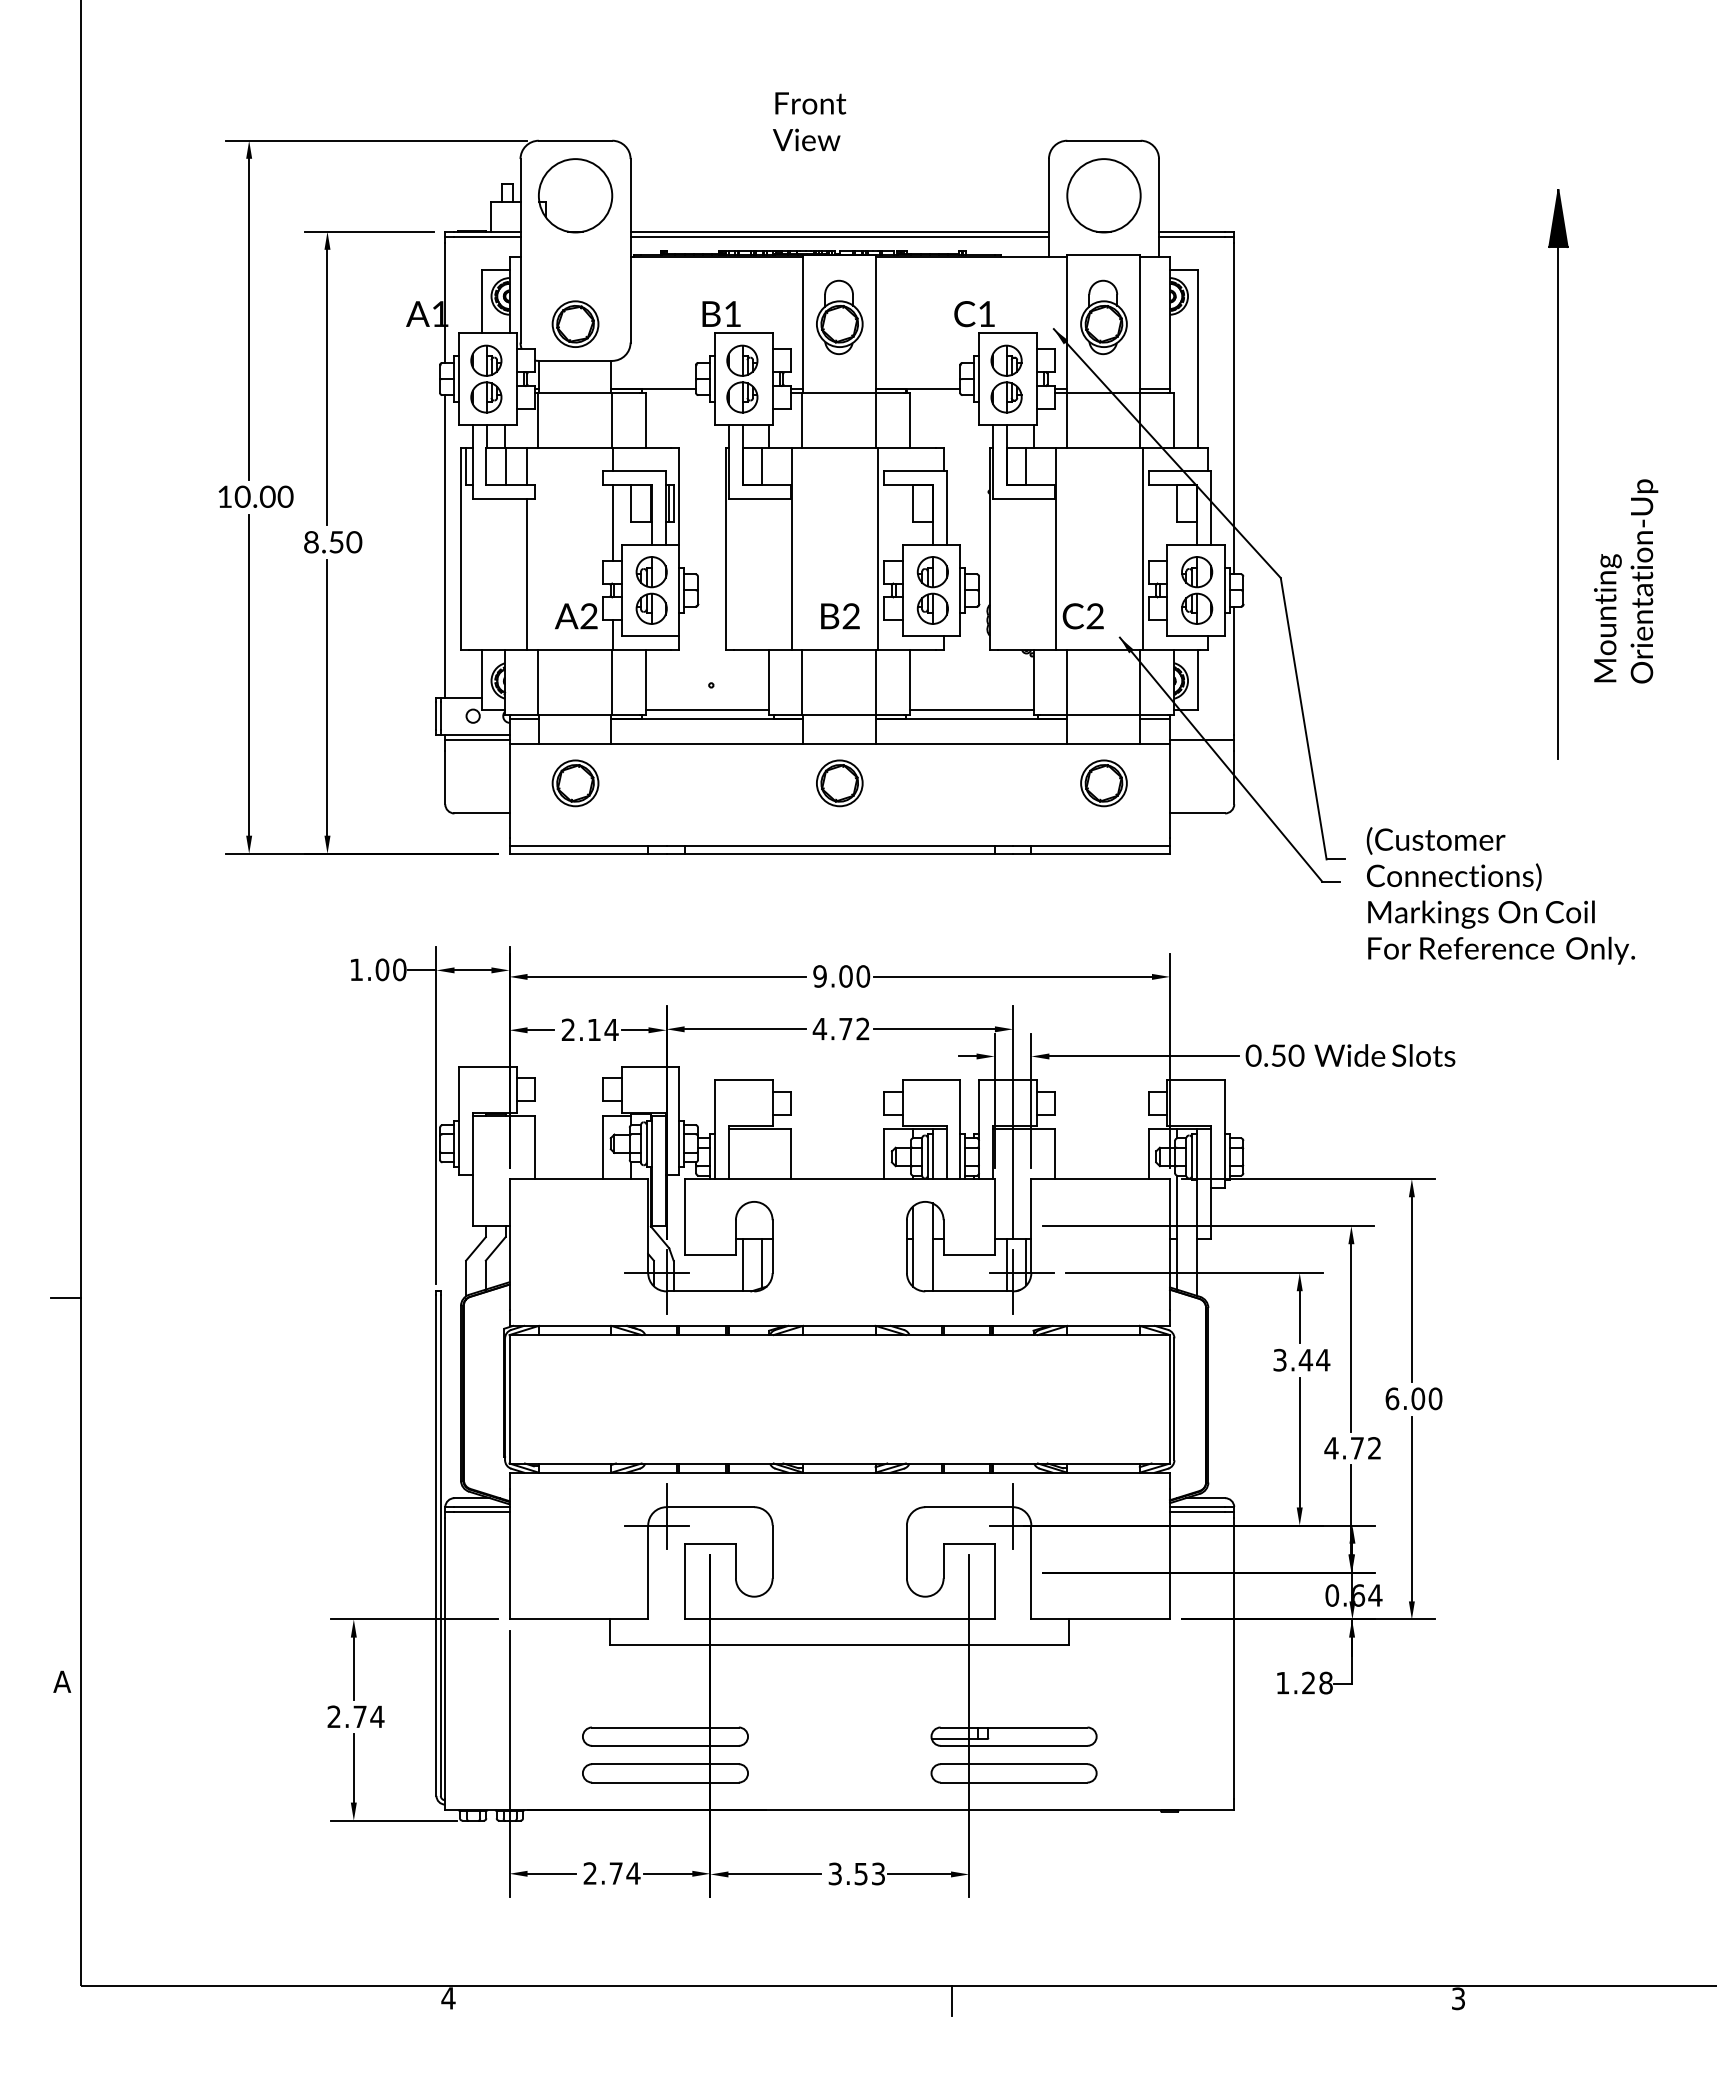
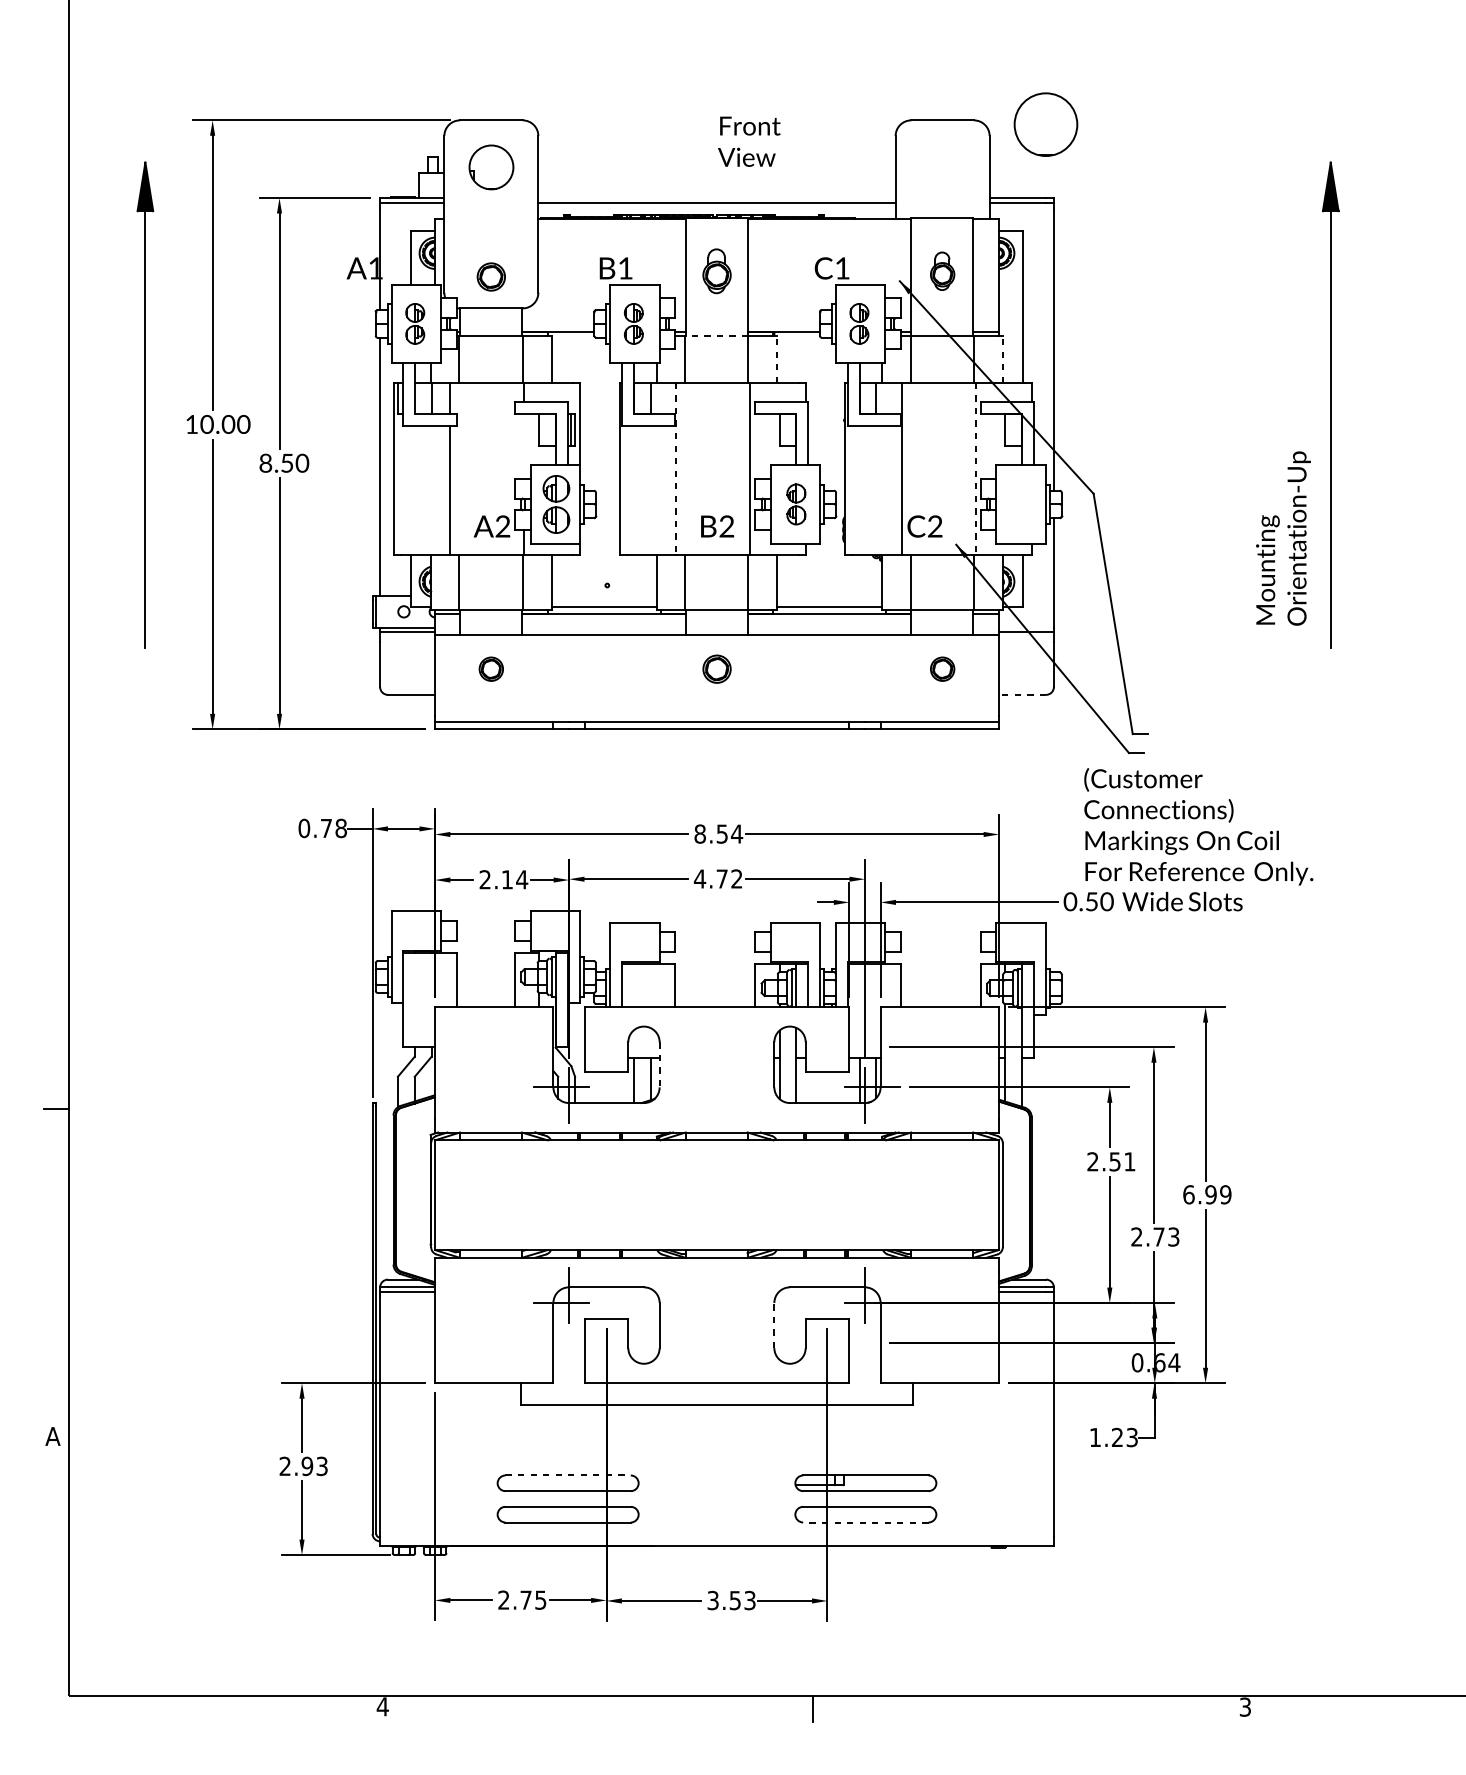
text: (809, 121) -> (749, 141), moved
part: (575, 195) -> (491, 167), size x0.7
circle: (1103, 195) -> (1045, 124), moved
line: (839, 231) -> (716, 197), removed
part: (839, 317) -> (716, 271), size x0.7
part: (1103, 317) -> (942, 271), size x0.6
part: (575, 323) -> (491, 276), size x0.7
part: (486, 378) -> (415, 323), size x0.7
part: (742, 378) -> (633, 323), size x0.7
part: (1006, 378) -> (859, 323), size x0.7
line: (839, 393) -> (716, 336), solid -> dashed
line: (910, 420) -> (777, 359), solid -> dashed
line: (1174, 420) -> (1002, 359), solid -> dashed
part: (170, 474) -> (145, 405), added
line: (613, 522) -> (523, 446), removed
line: (791, 549) -> (675, 469), solid -> dashed
line: (1142, 549) -> (975, 469), solid -> dashed
text: (1626, 581) -> (1283, 538), moved
part: (932, 590) -> (796, 504), size x0.7
part: (1197, 590) -> (1022, 504), removed
part: (575, 783) -> (491, 669), size x0.6
part: (839, 783) -> (716, 669), size x0.7
part: (1103, 783) -> (942, 669), size x0.6
line: (1197, 813) -> (1022, 694), solid -> dashed
text: (1500, 895) -> (1198, 826), moved
text: (377, 969) -> (322, 828), 1.00 -> 0.78
text: (841, 976) -> (718, 834), 9.00 -> 8.54
line: (772, 1247) -> (659, 1065), solid -> dashed
text: (1301, 1360) -> (1111, 1162), 3.44 -> 2.51
text: (1426, 1398) -> (1218, 1194), 6.00 -> 6.99
text: (1352, 1448) -> (1154, 1237), 4.72 -> 2.73
line: (906, 1551) -> (773, 1325), solid -> dashed
text: (1325, 1682) -> (1131, 1437), 1.28 -> 1.23
text: (368, 1716) -> (314, 1466), 2.74 -> 2.93
line: (665, 1727) -> (568, 1475), solid -> dashed
line: (1013, 1782) -> (865, 1522), solid -> dashed
text: (633, 1873) -> (540, 1600), 2.74 -> 2.75

